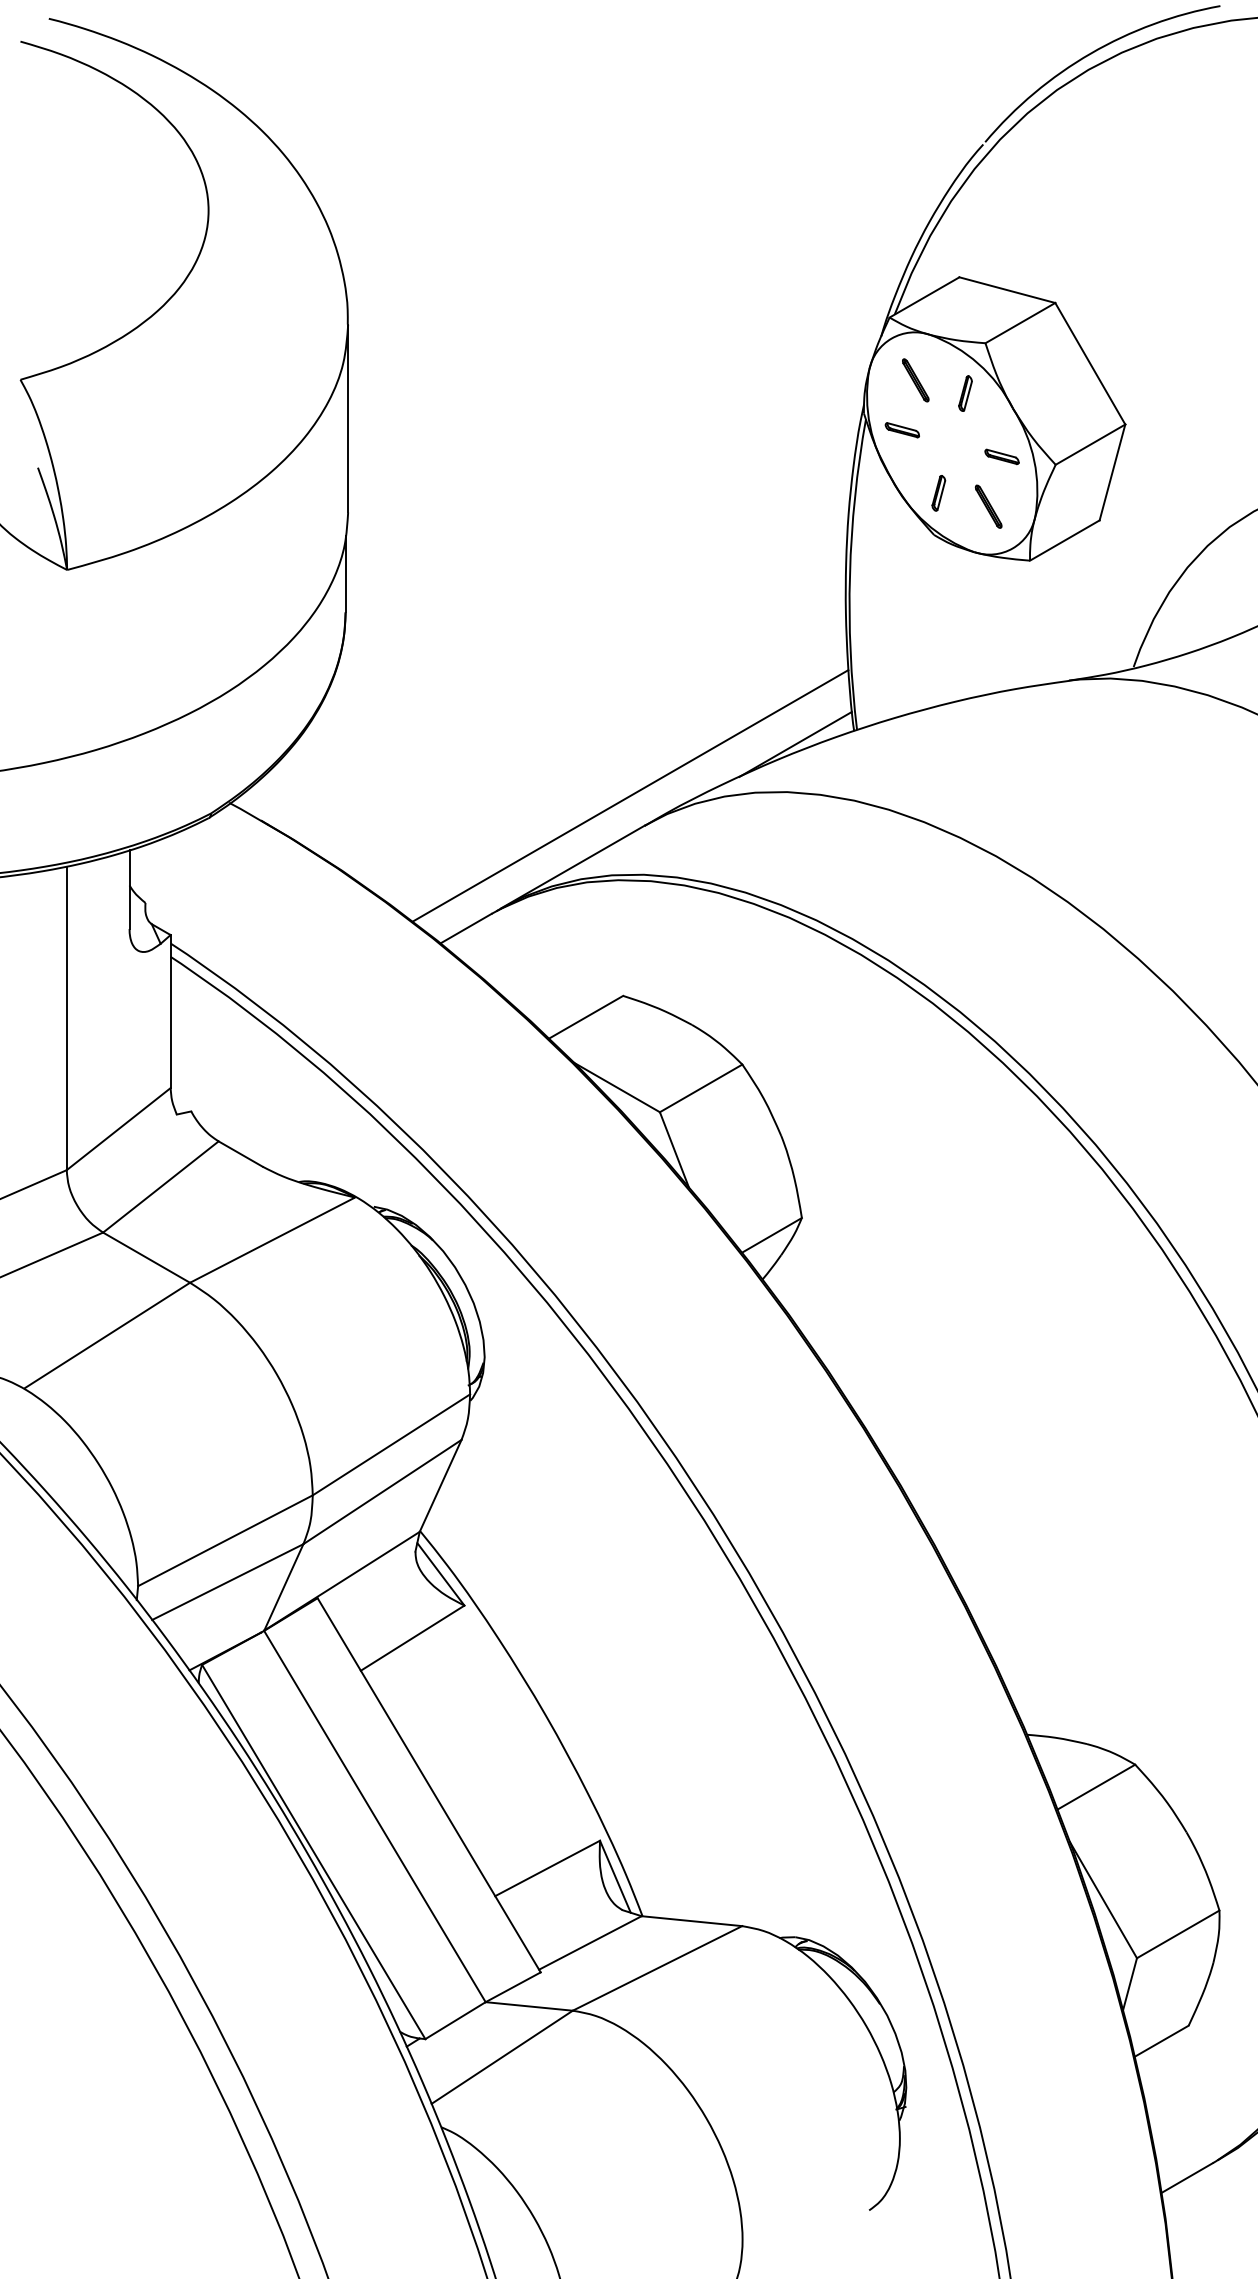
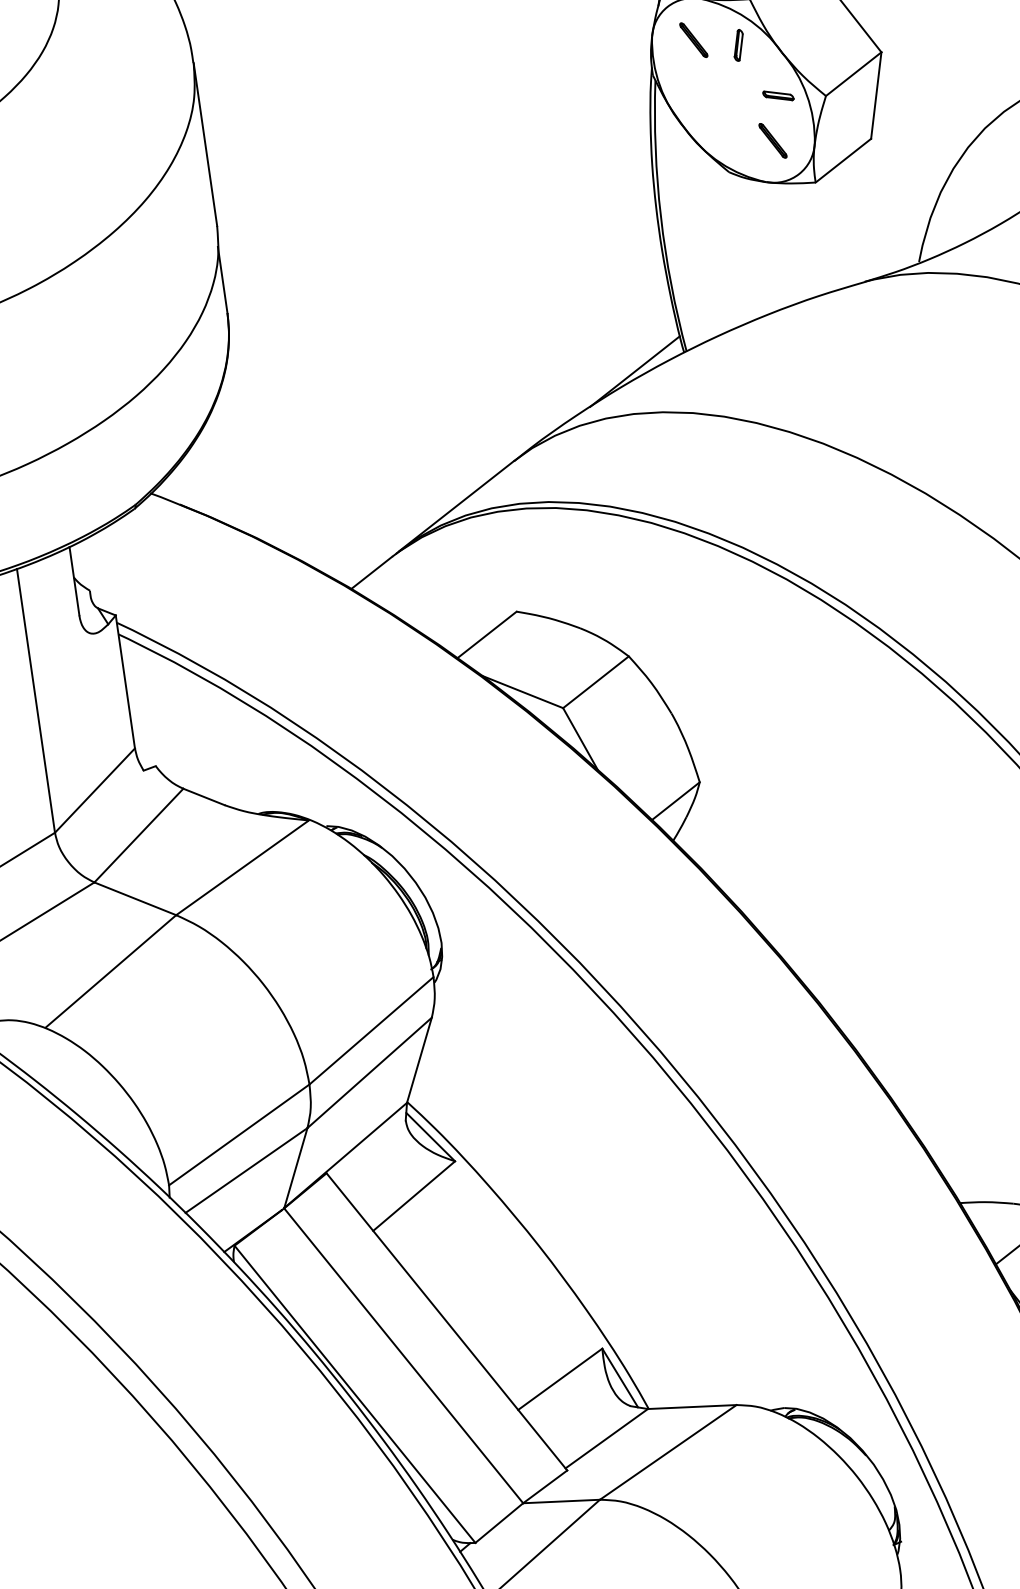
part: (901, 430) -> (687, 85), removed
part: (938, 493) -> (727, 135), removed
line: (630, 795) -> (497, 436), removed

